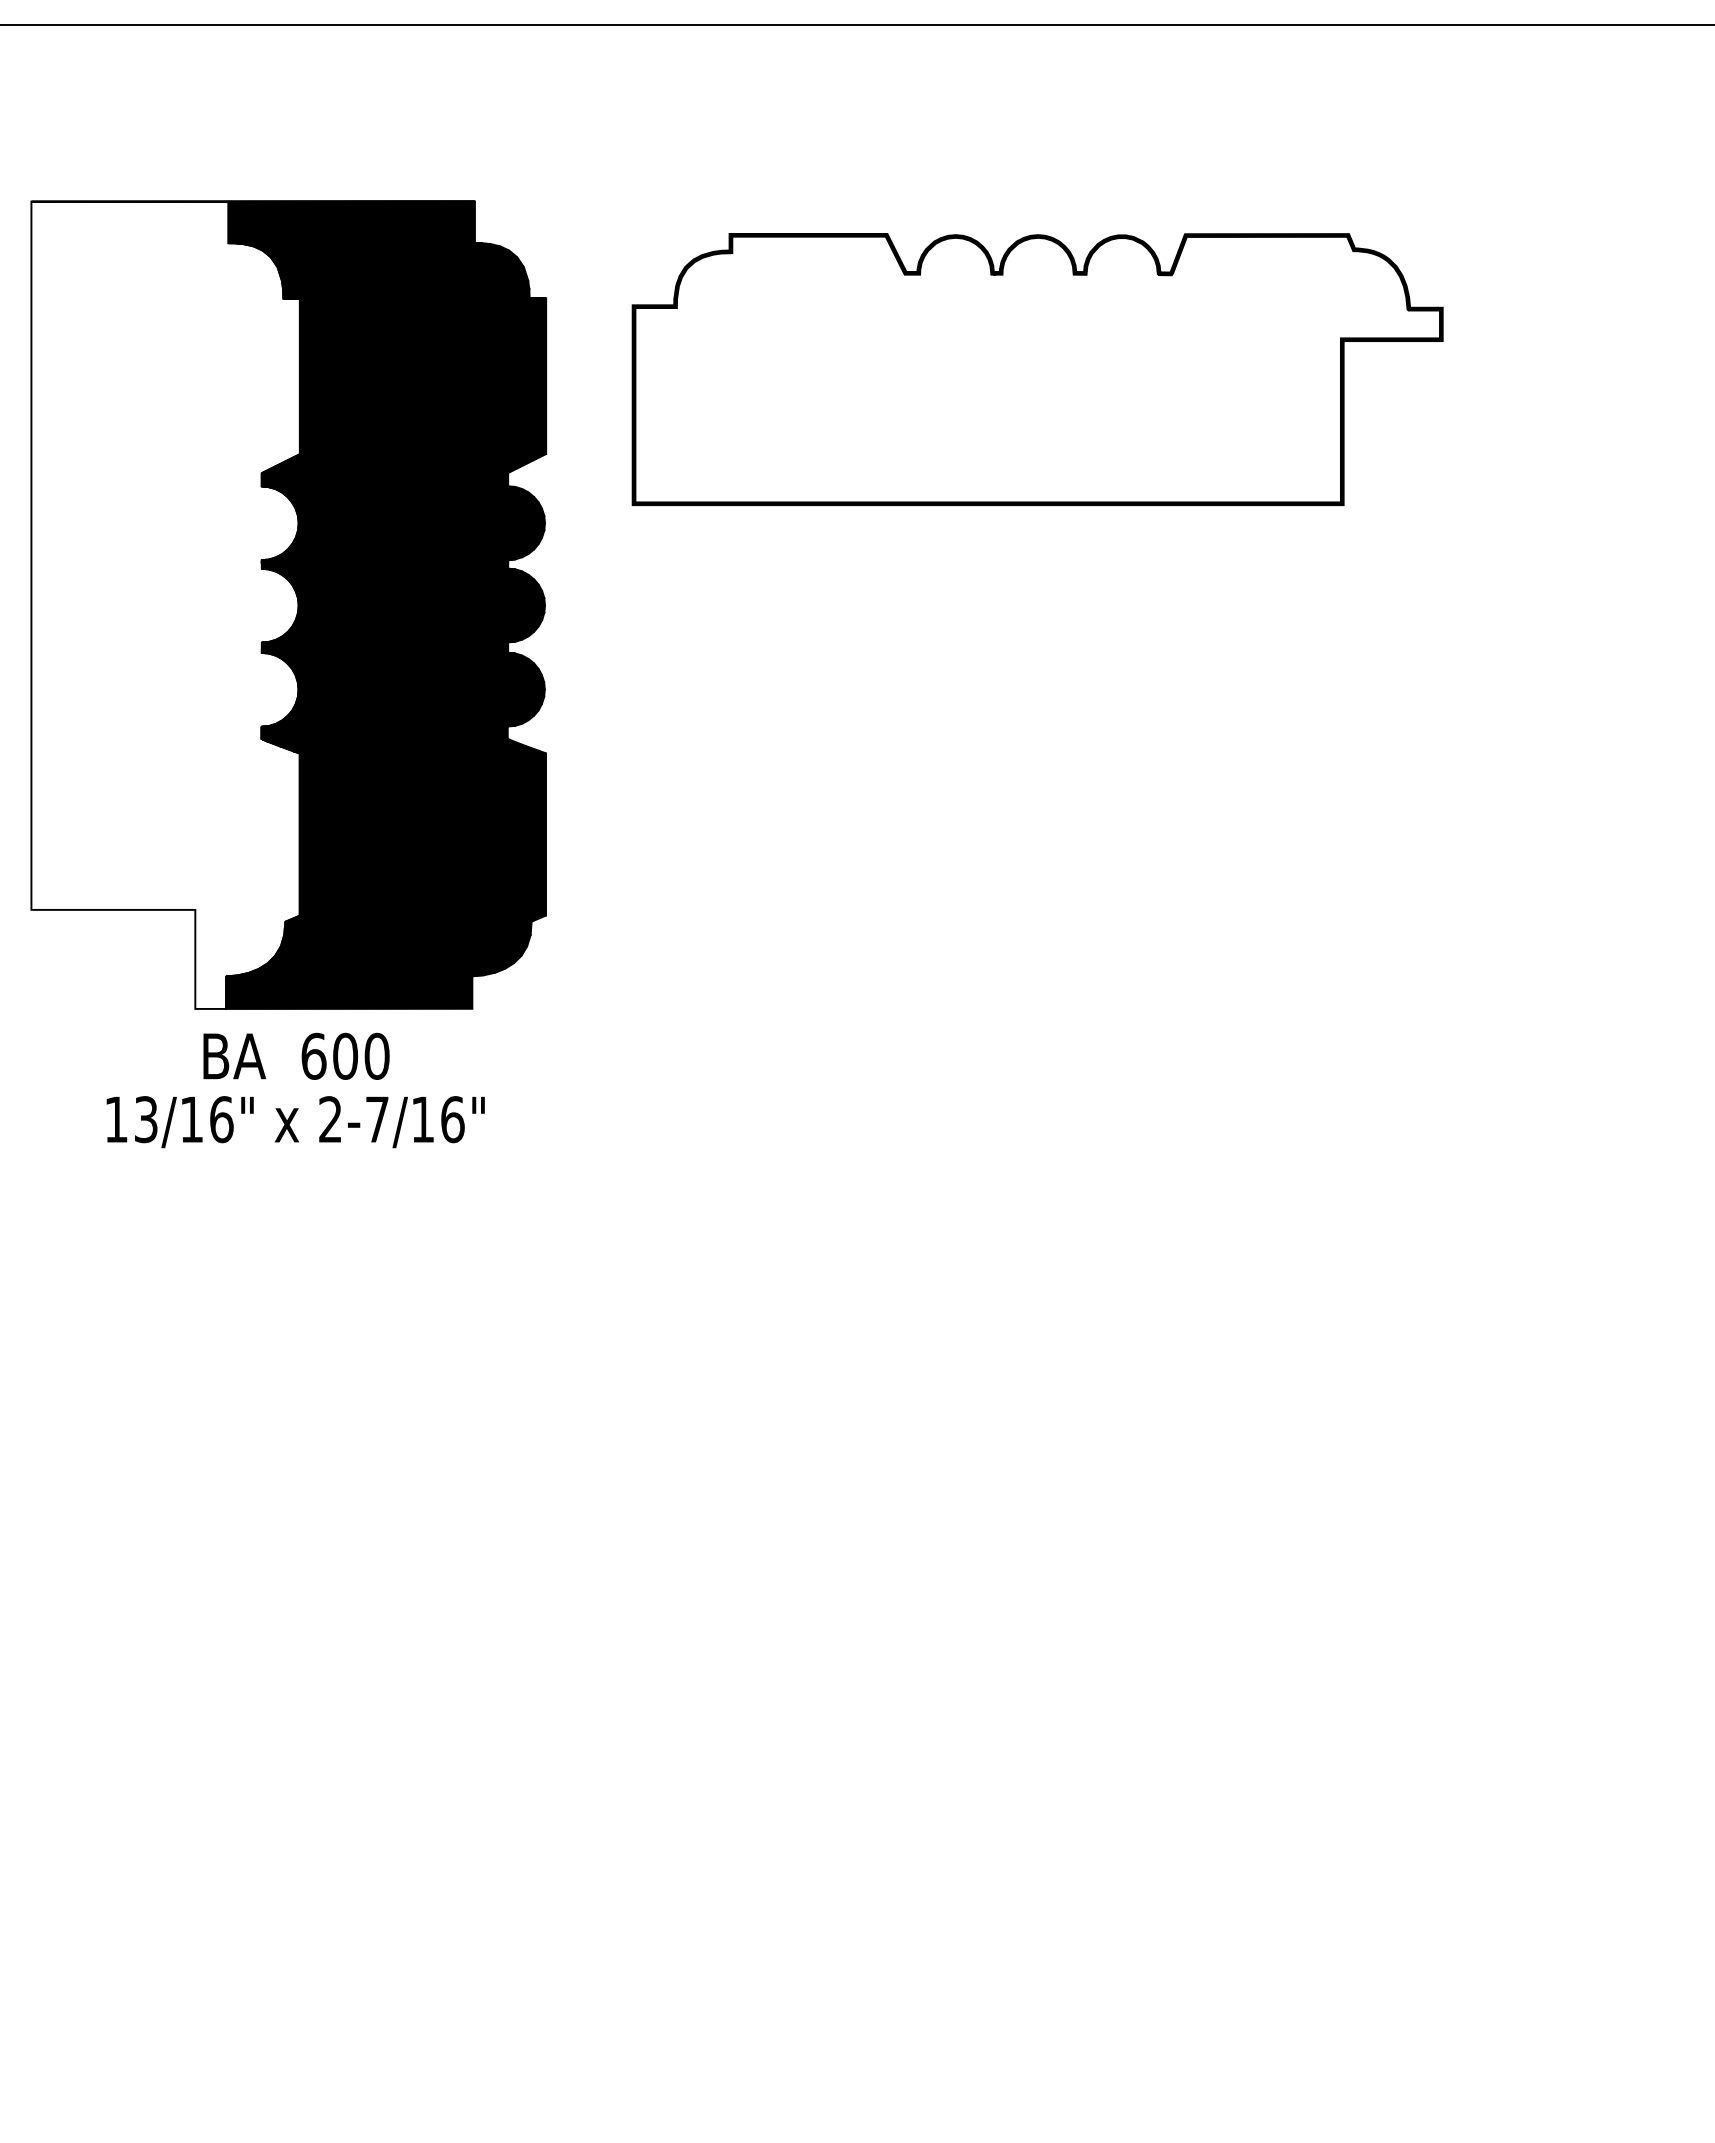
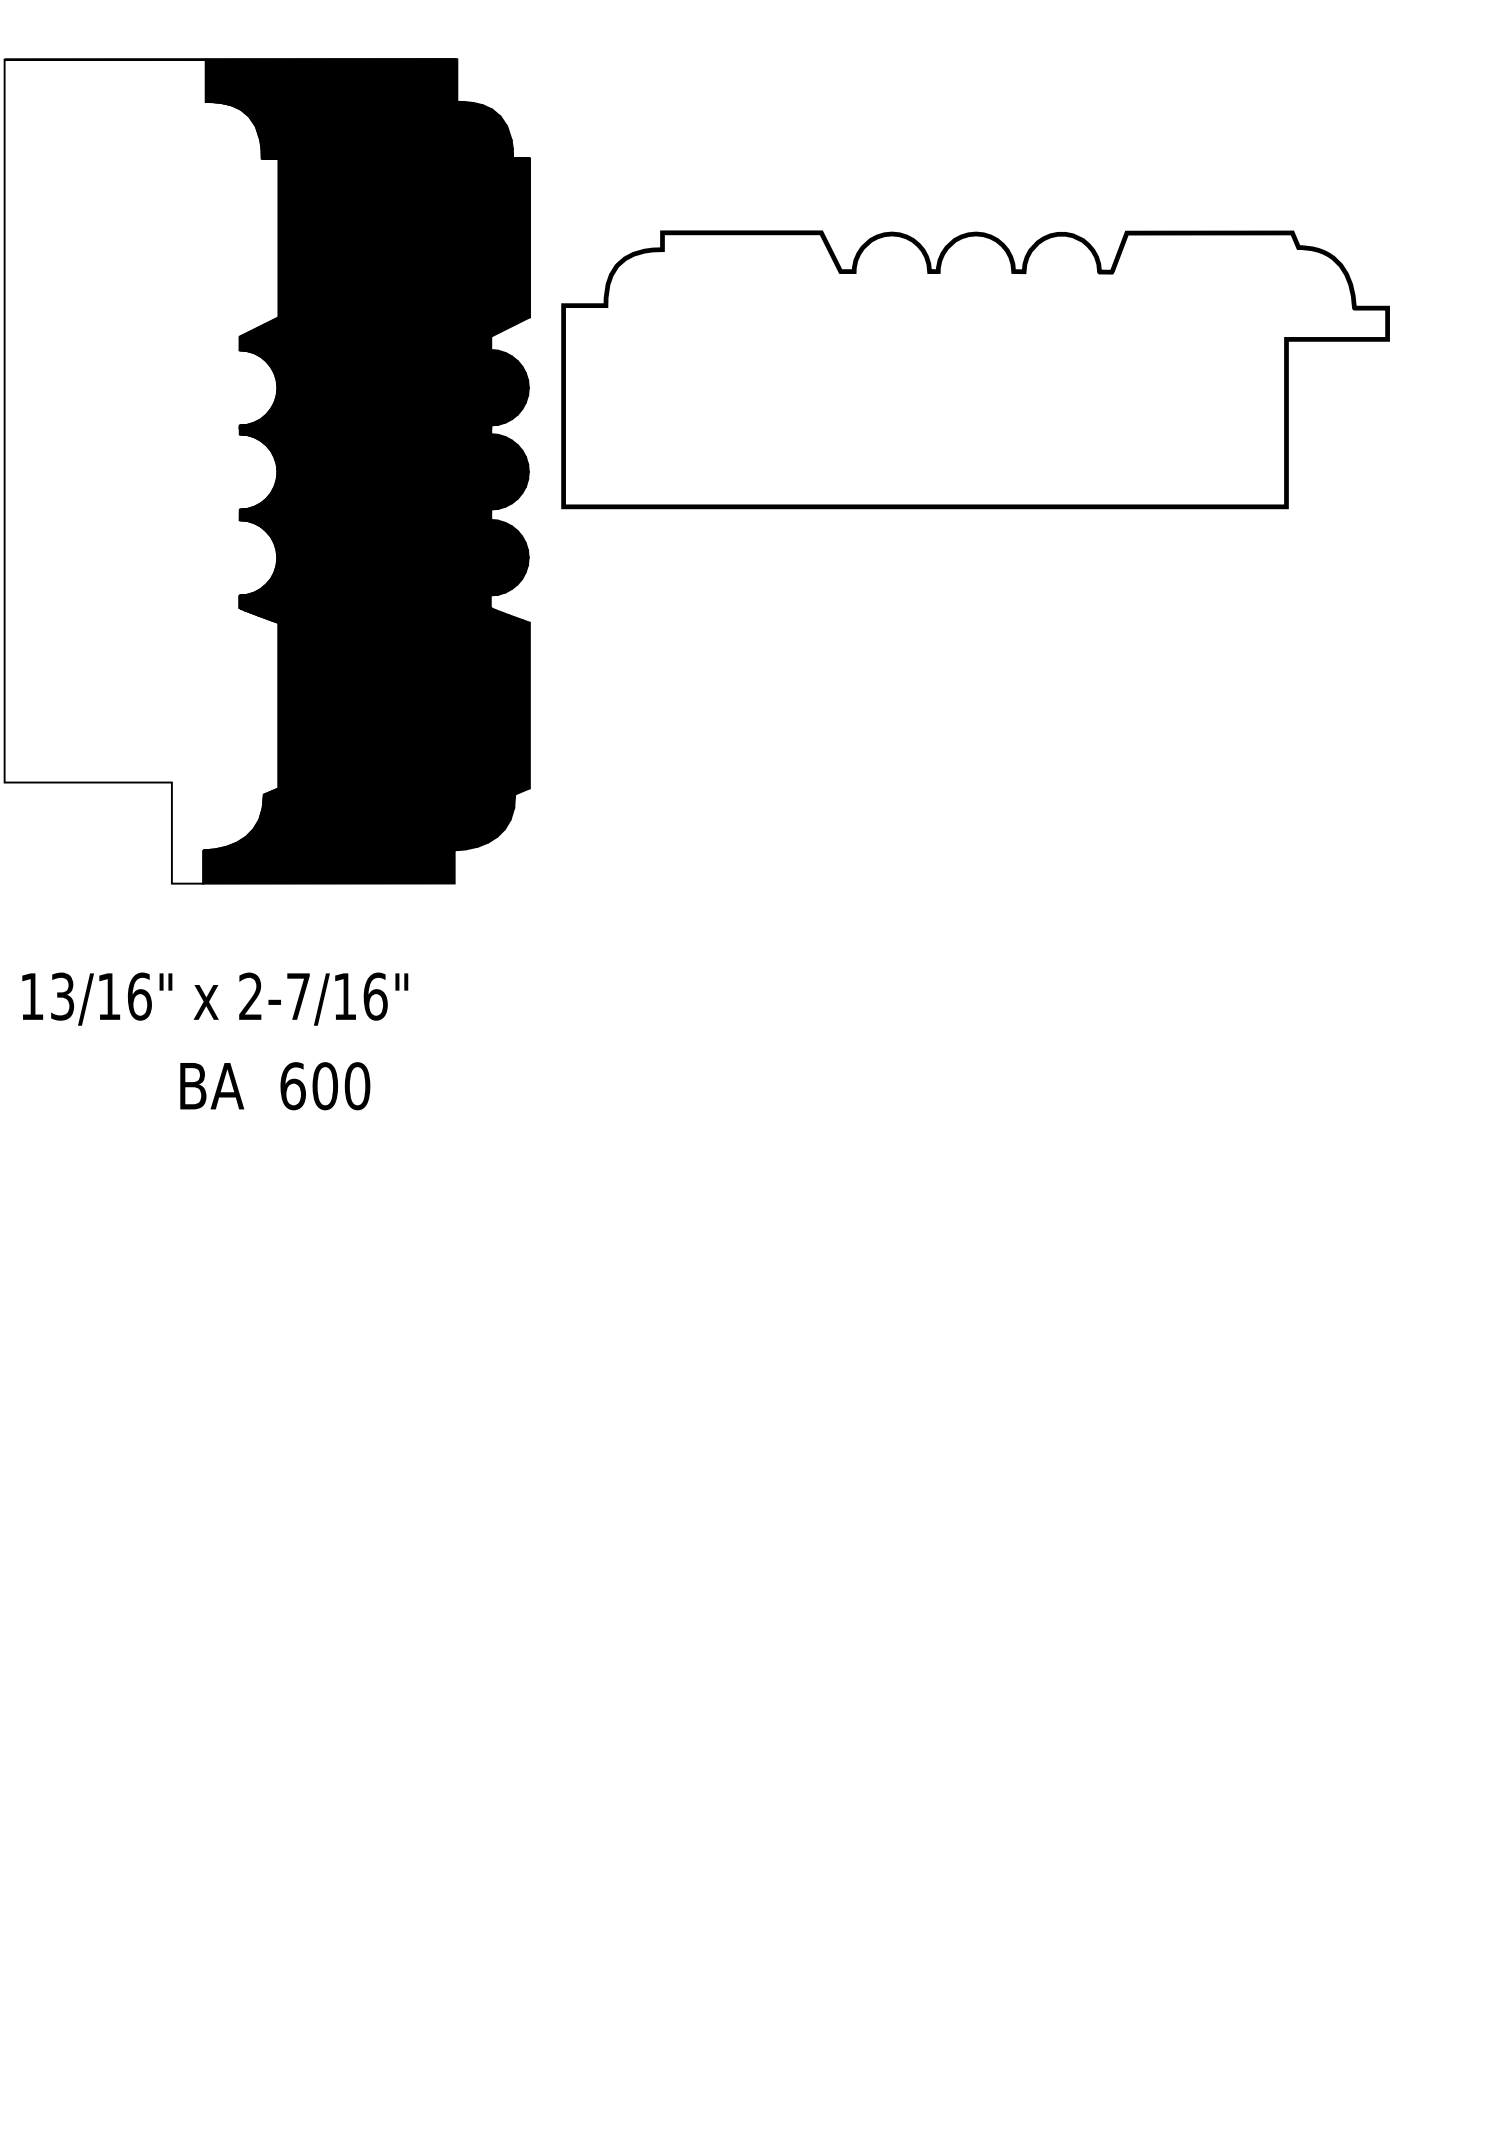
part: (1037, 369) -> (975, 369), moved
text: (296, 1055) -> (275, 1085), moved
text: (295, 1122) -> (214, 999), moved

